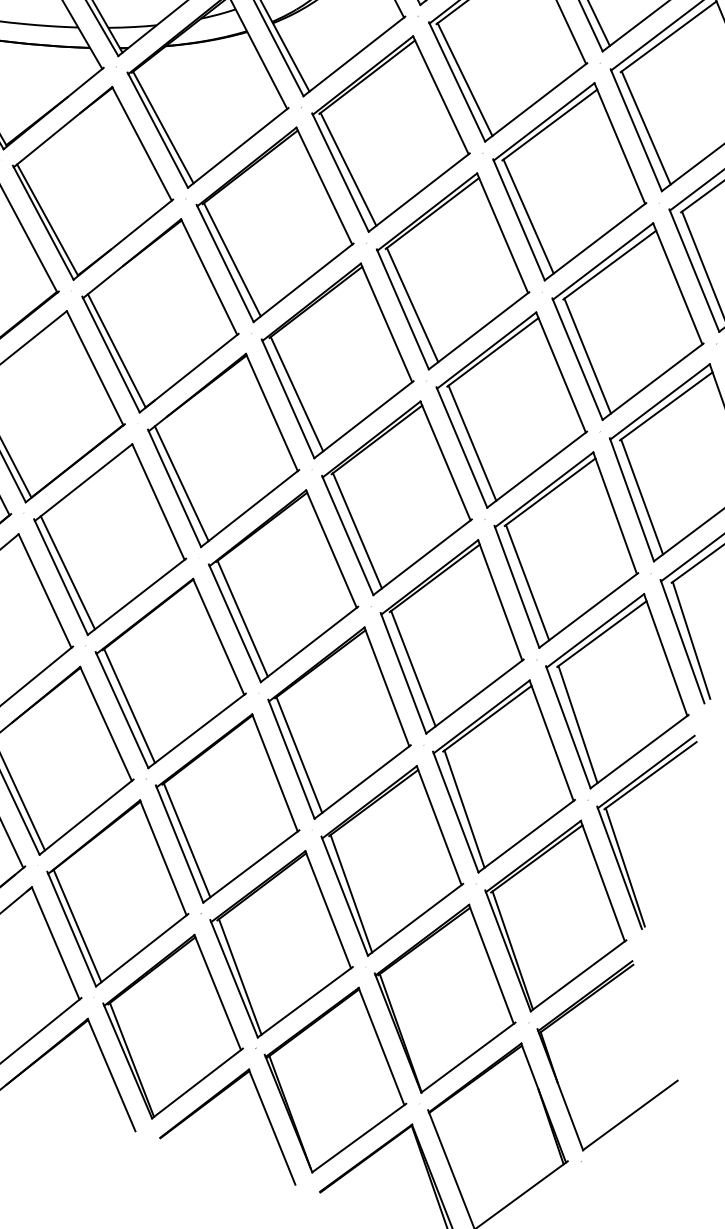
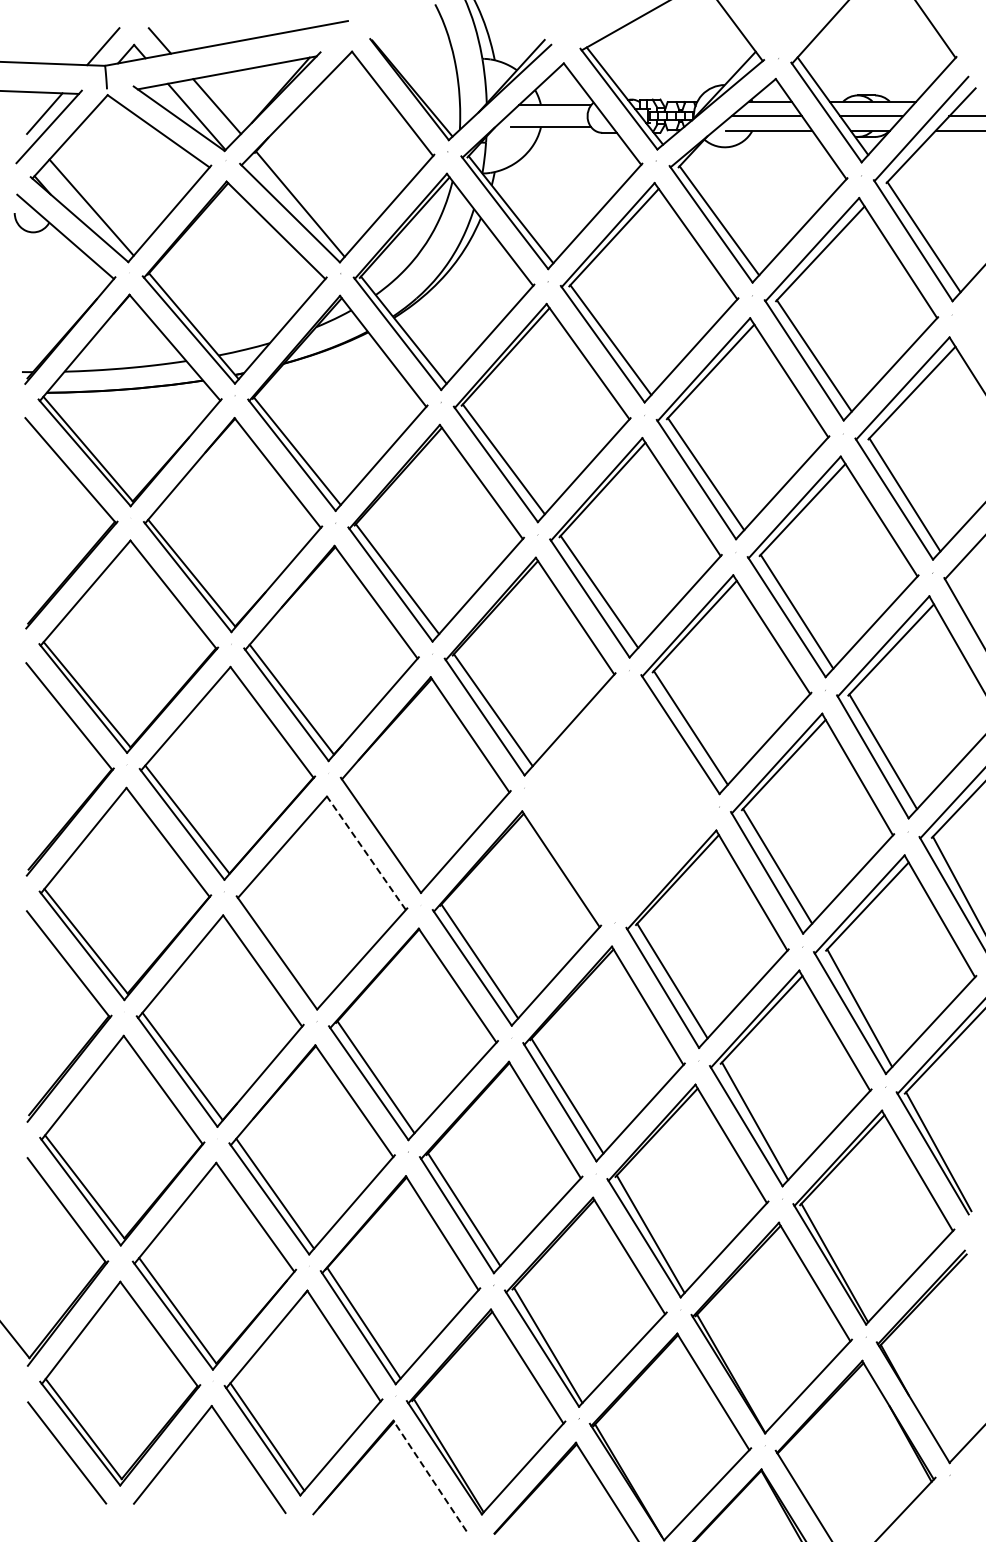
line: (181, 483) -> (387, 828), removed
part: (396, 497) -> (620, 801), removed
line: (158, 501) -> (366, 852), solid -> dashed
line: (67, 572) -> (283, 946), removed
line: (111, 1074) -> (429, 1475), solid -> dashed

